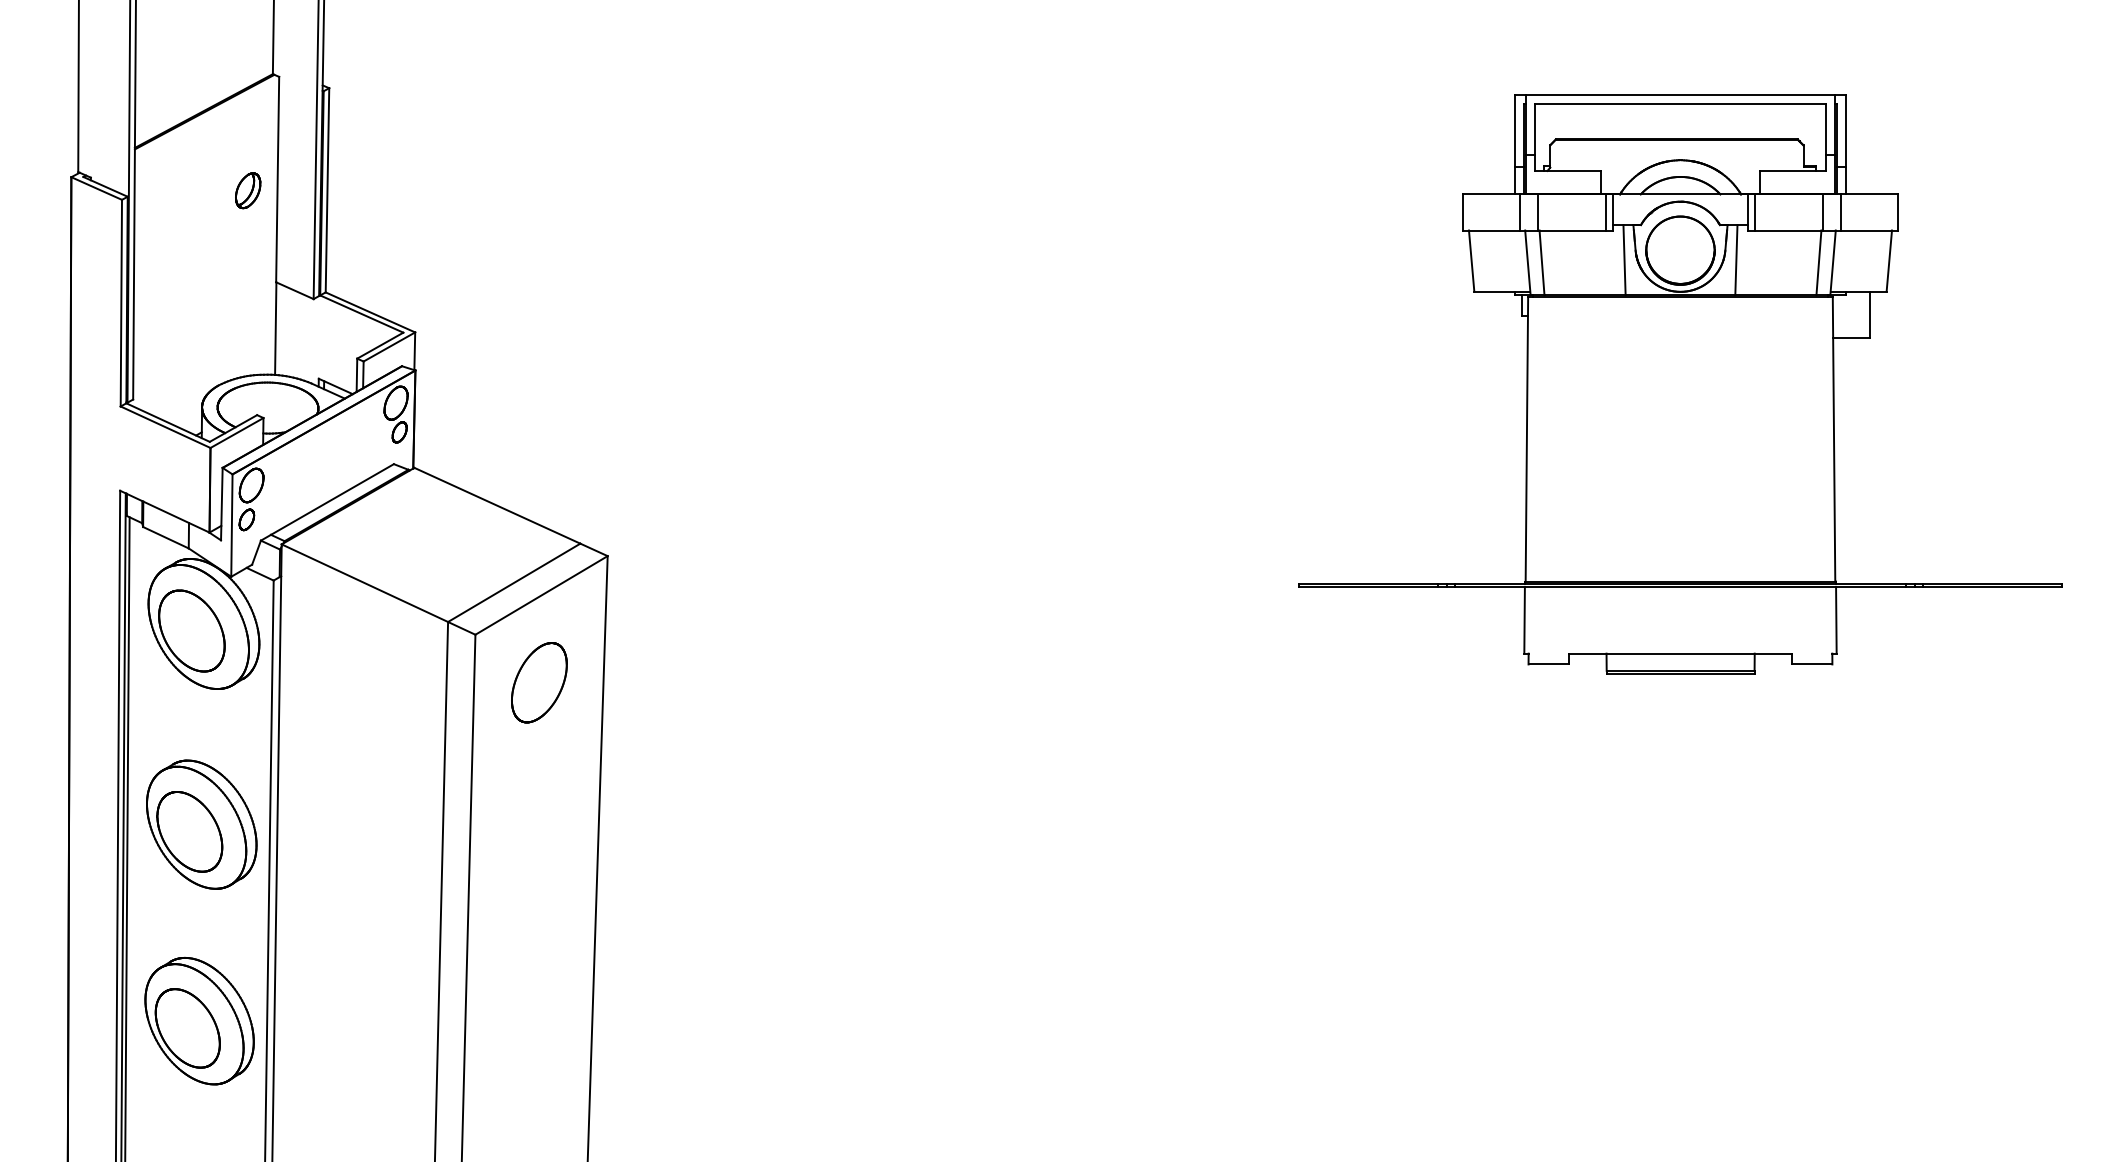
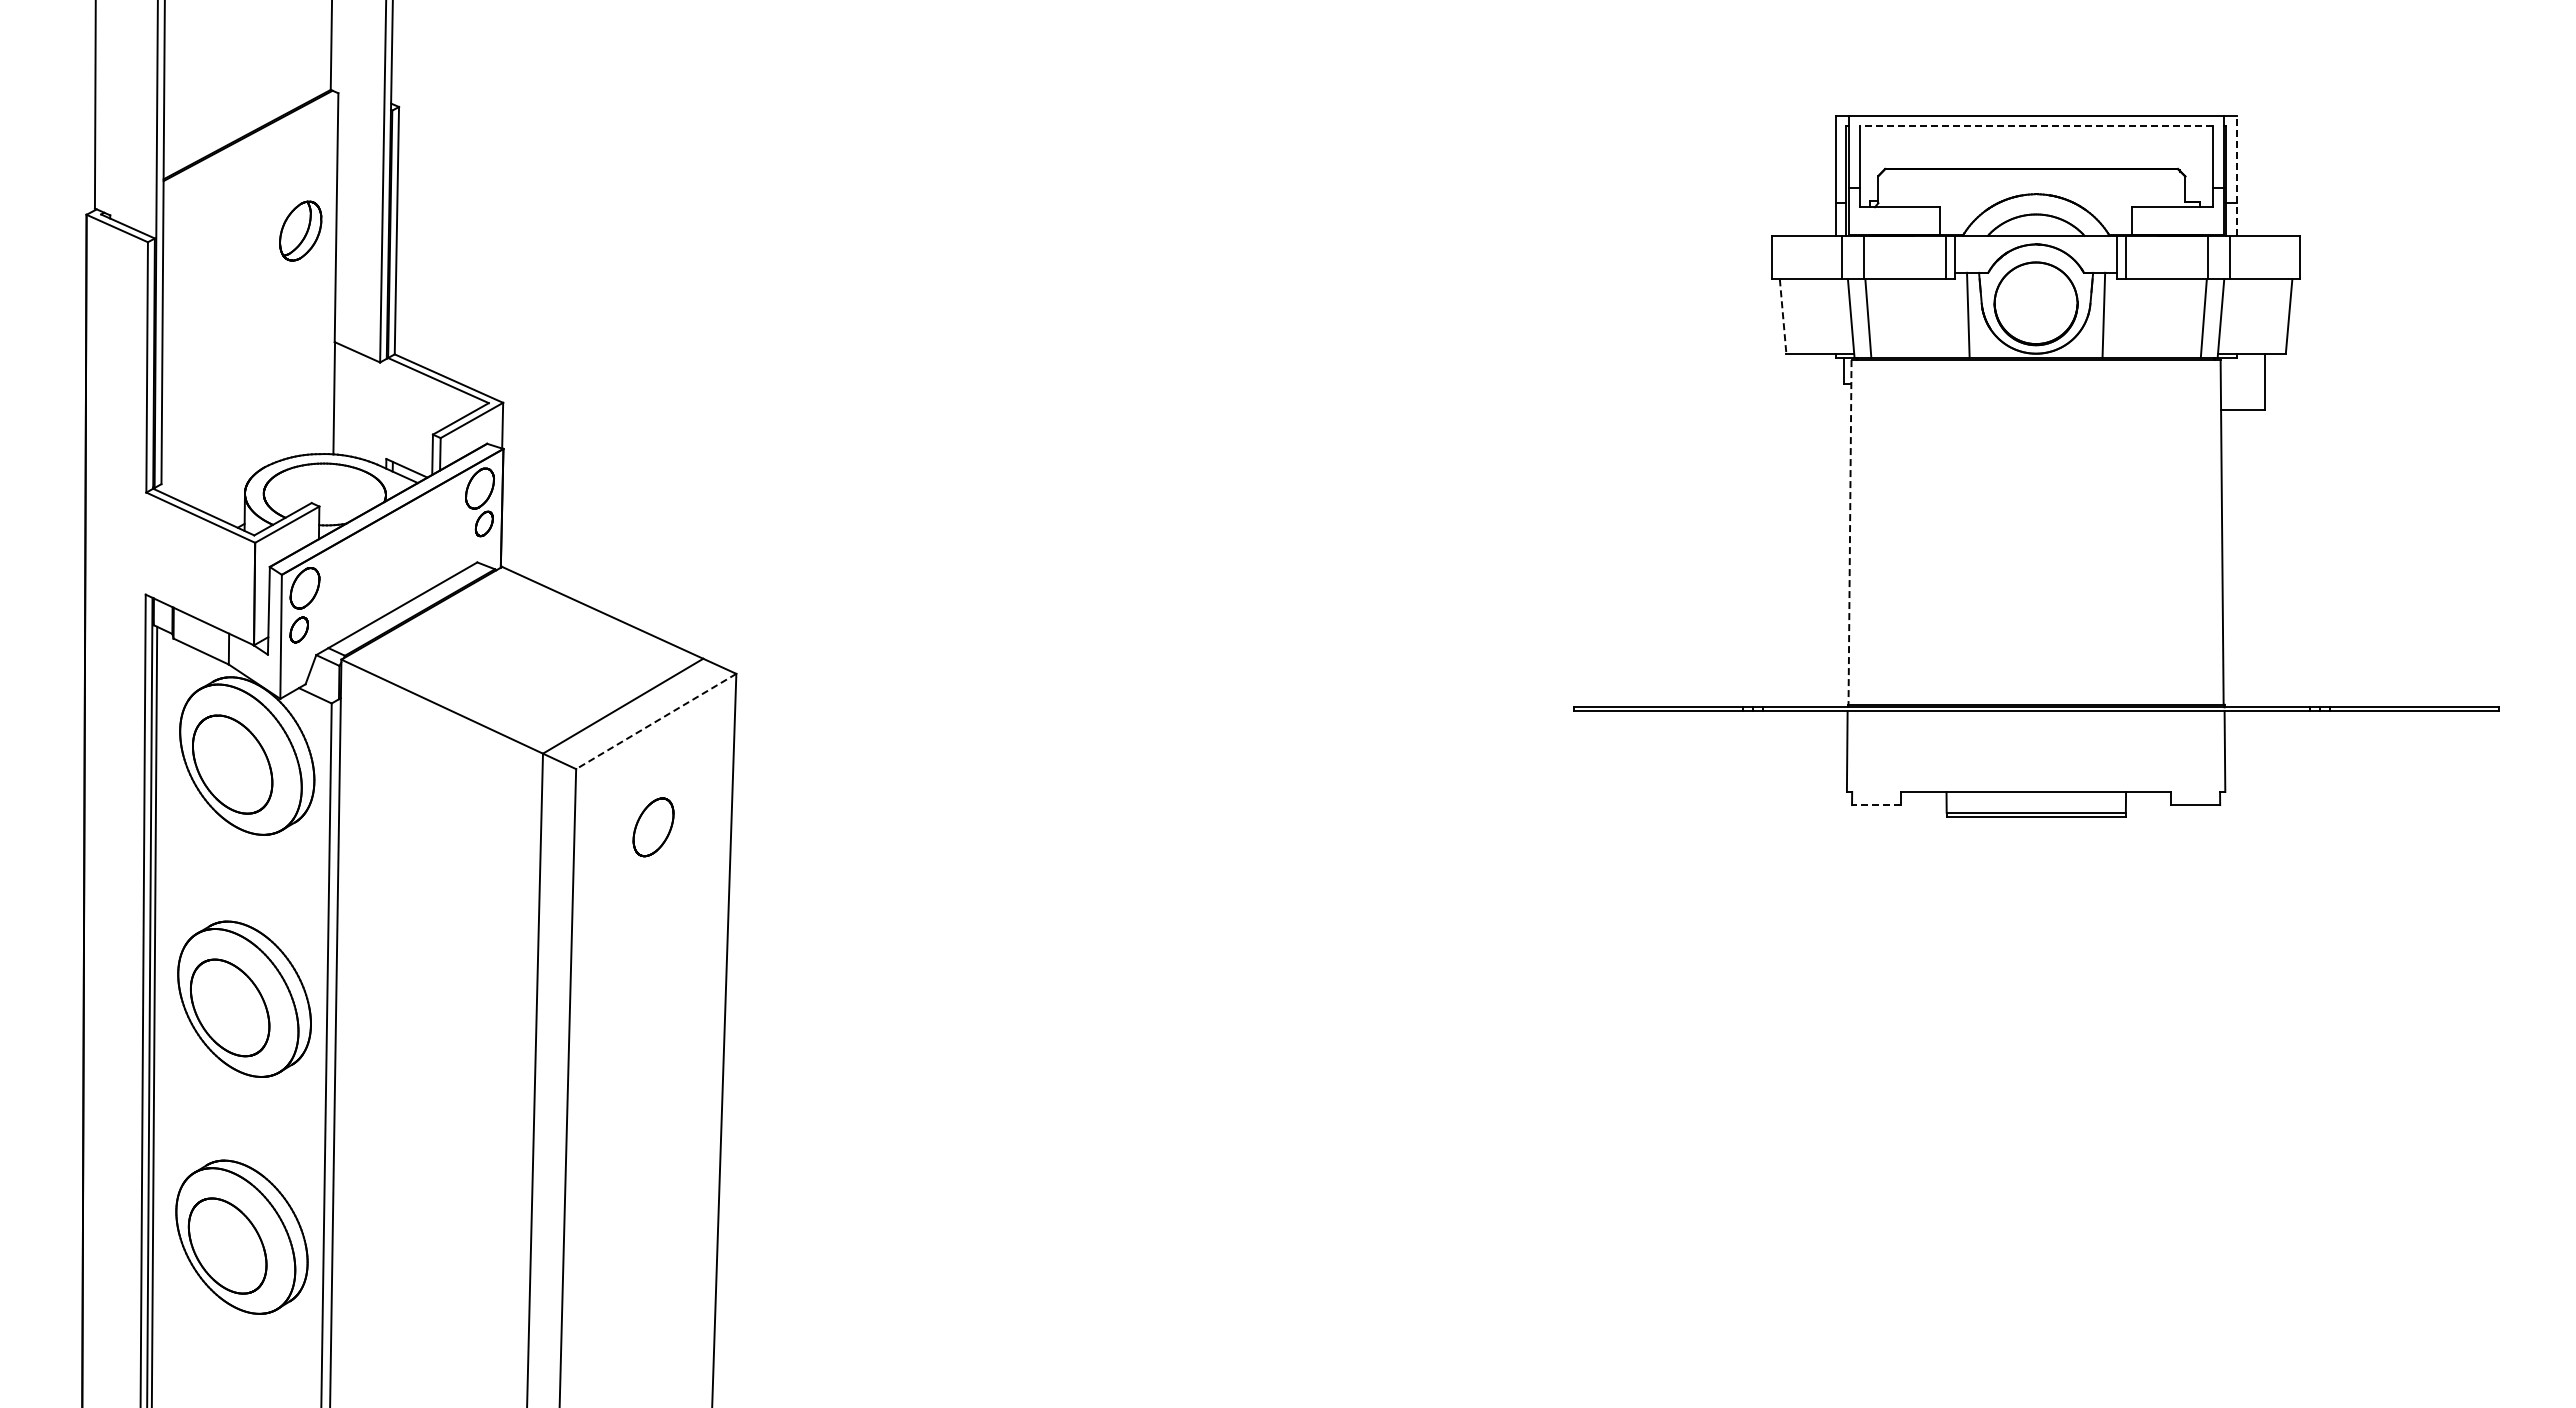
line: (1680, 104) -> (2036, 126), solid -> dashed
line: (1845, 144) -> (2236, 175), solid -> dashed
part: (247, 190) -> (300, 231), size x1.4
line: (1471, 261) -> (1783, 316), solid -> dashed
line: (1527, 439) -> (1850, 532), solid -> dashed
line: (540, 595) -> (655, 721), solid -> dashed
line: (1547, 664) -> (1875, 805), solid -> dashed
part: (539, 682) -> (653, 827), size x0.6

